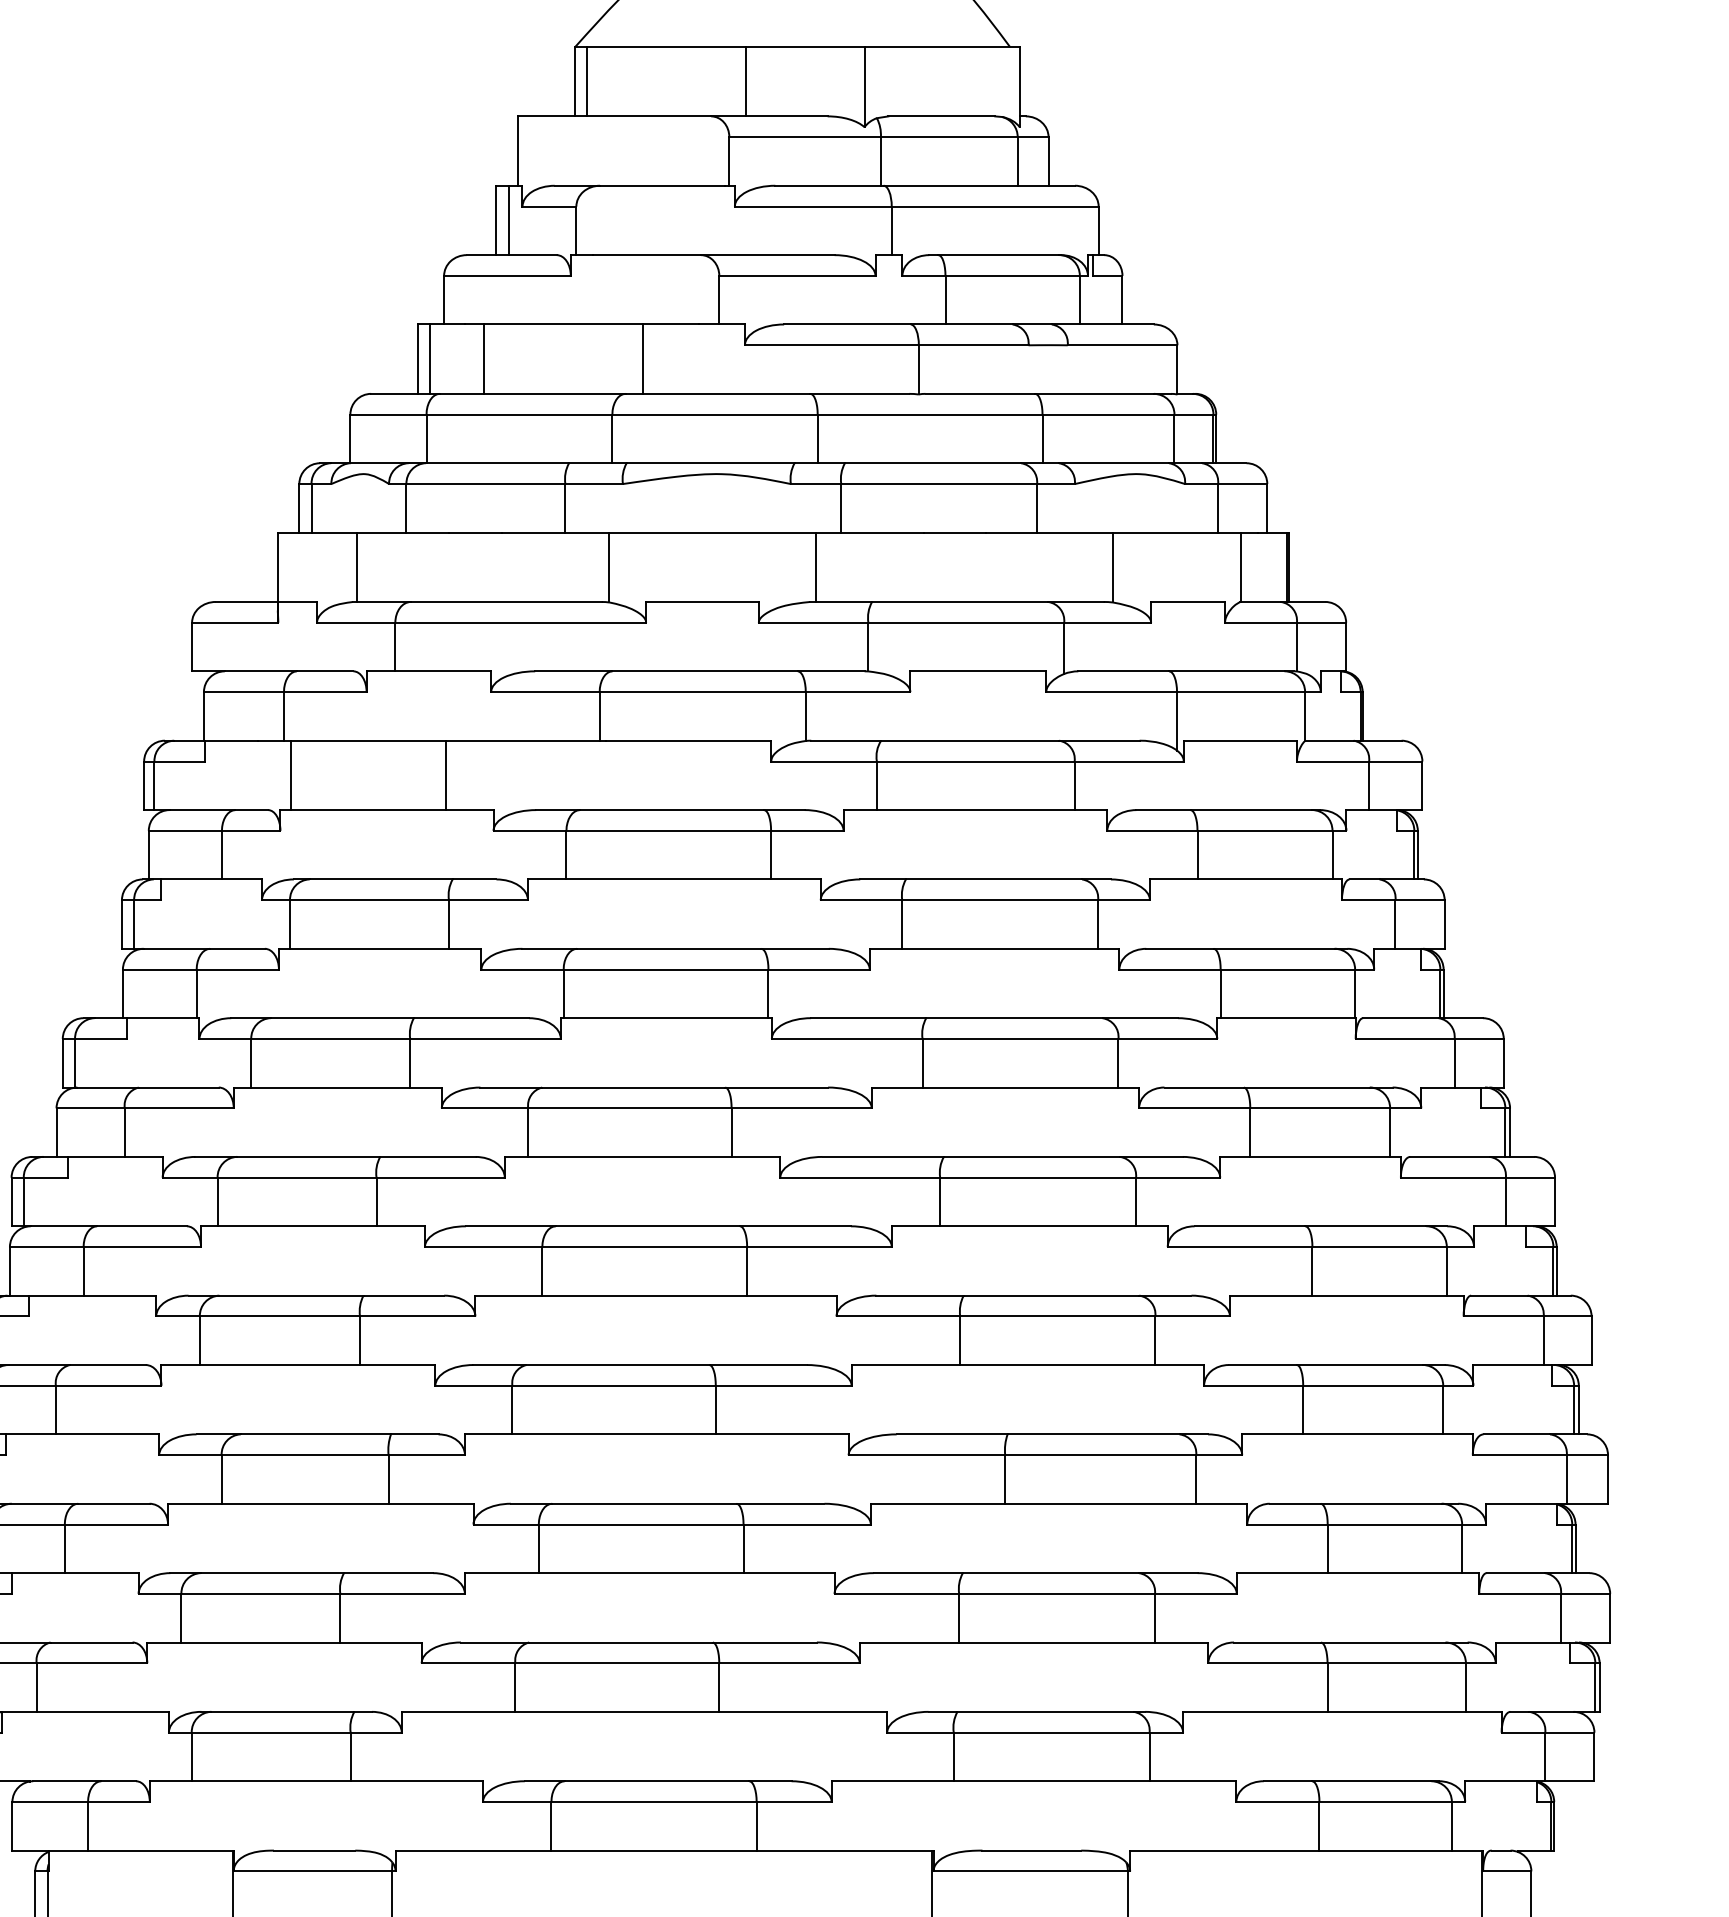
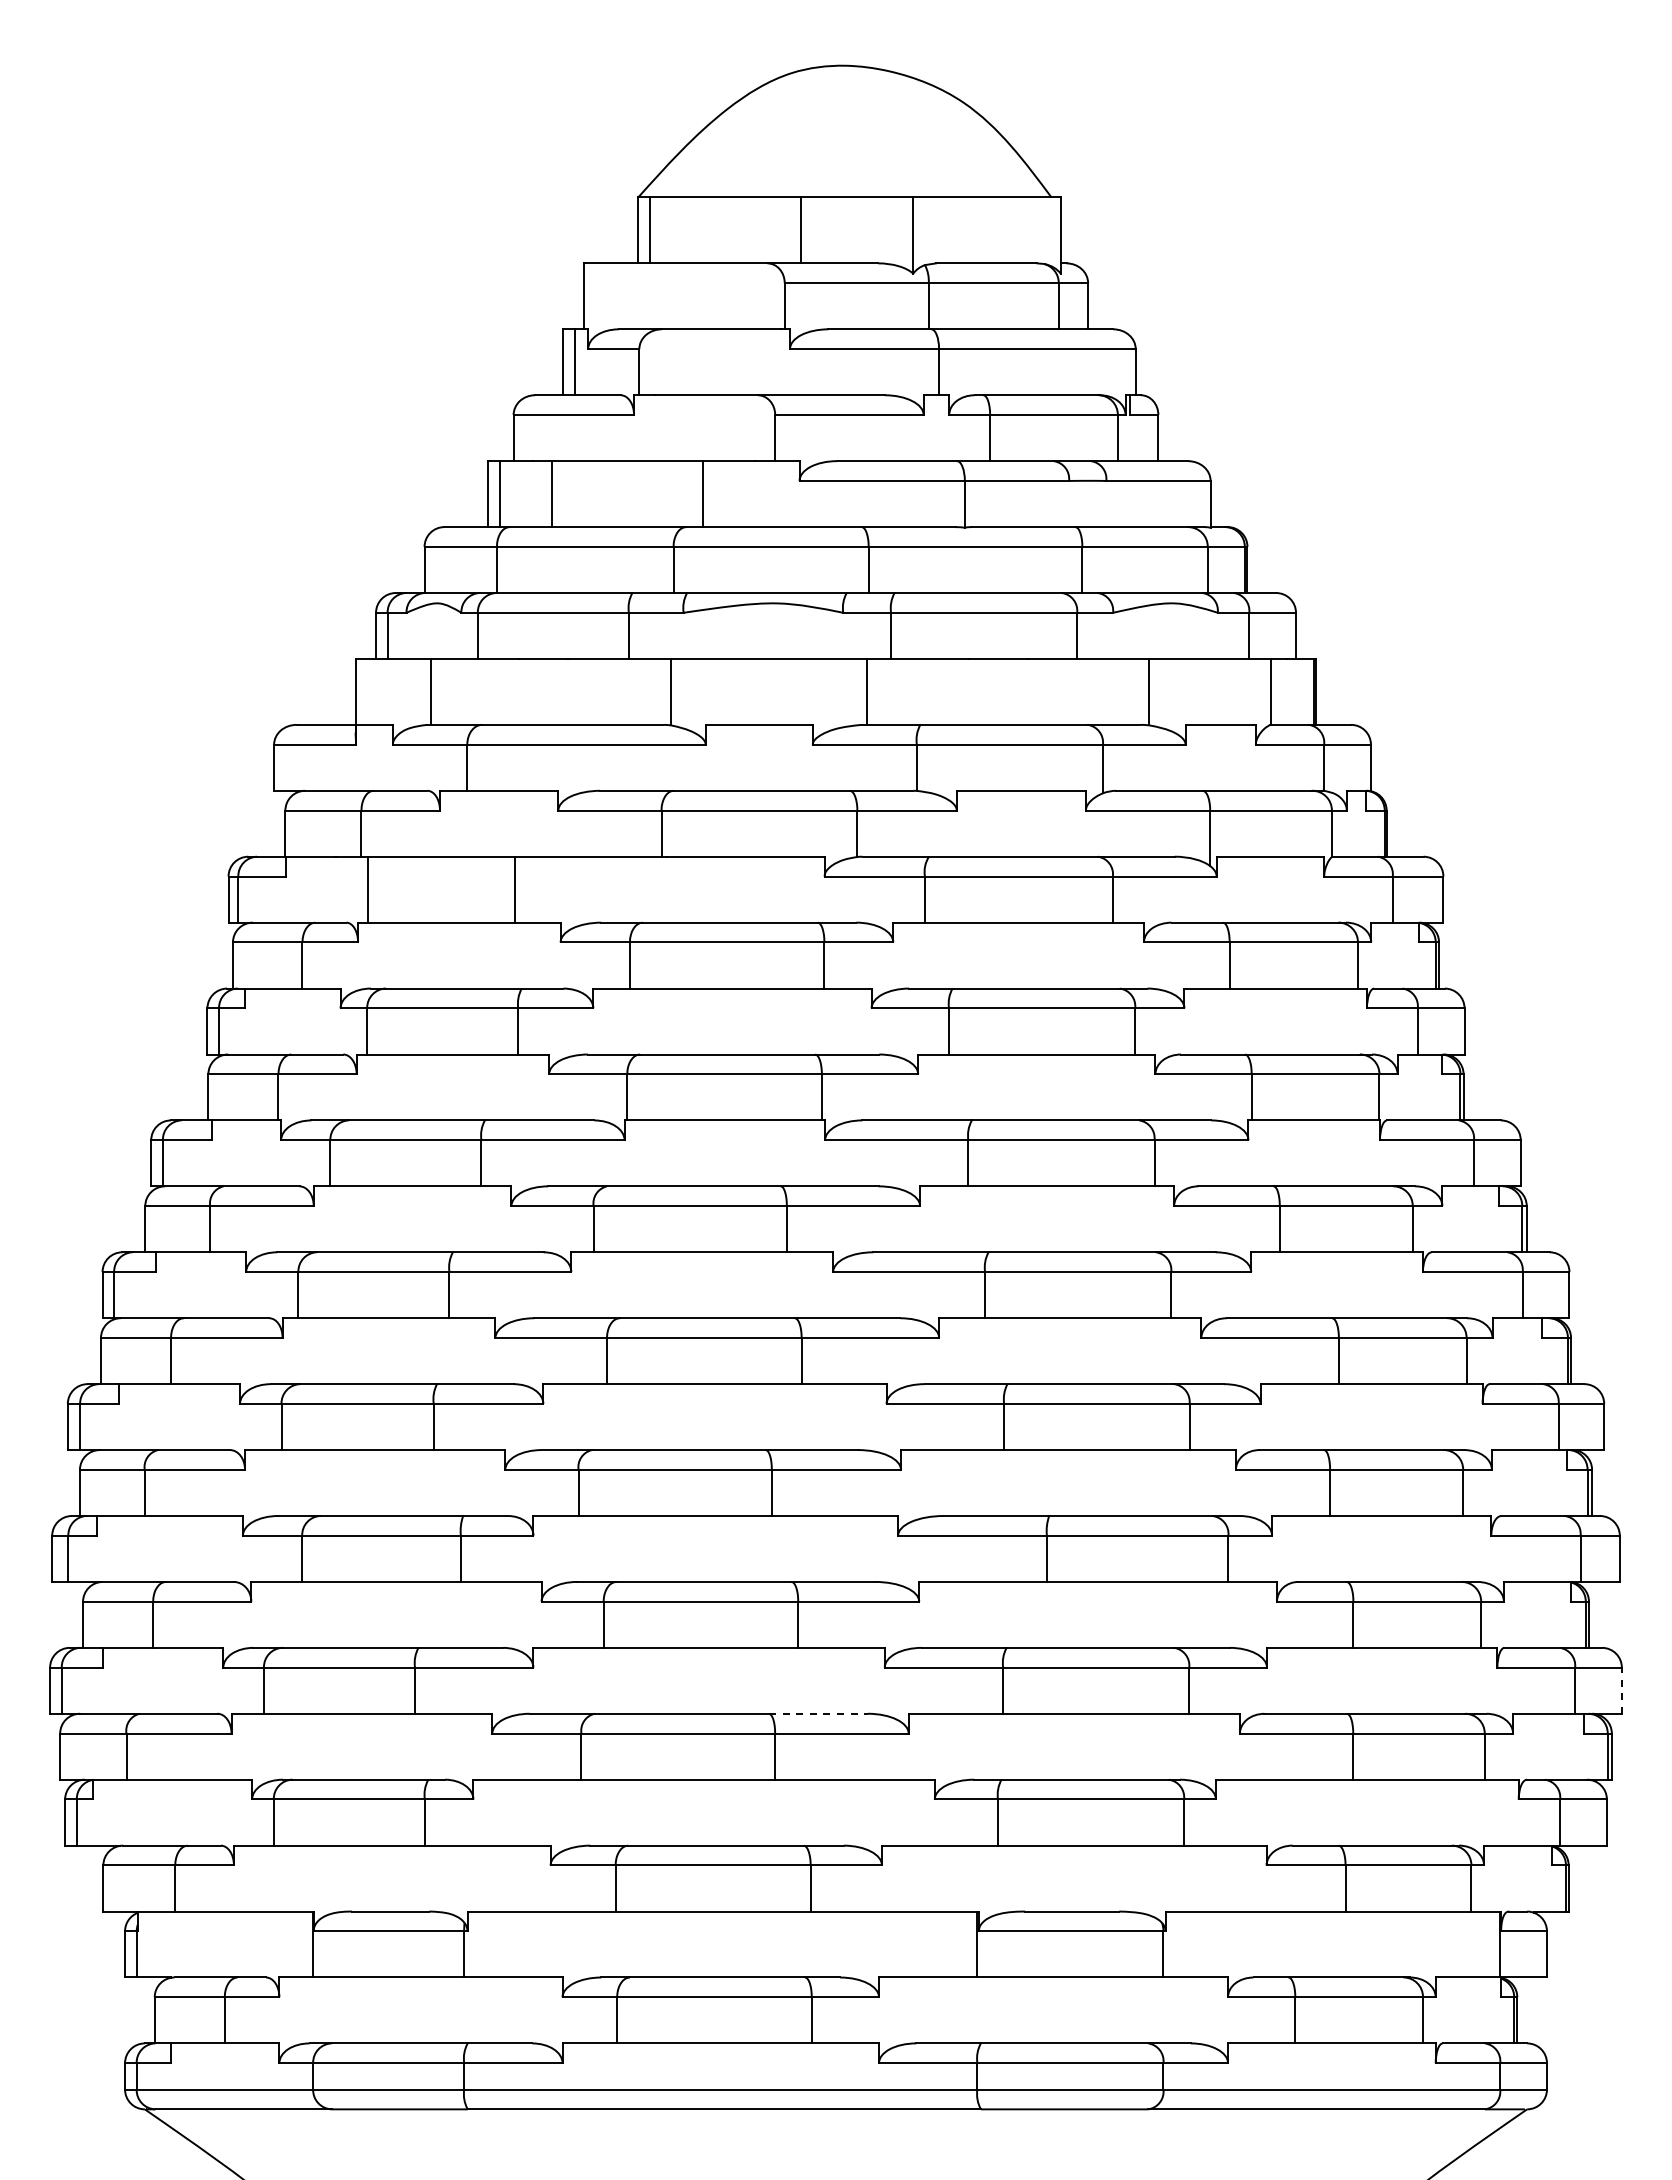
line: (1609, 1617) -> (1621, 1690), solid -> dashed
line: (764, 1642) -> (818, 1713), solid -> dashed

